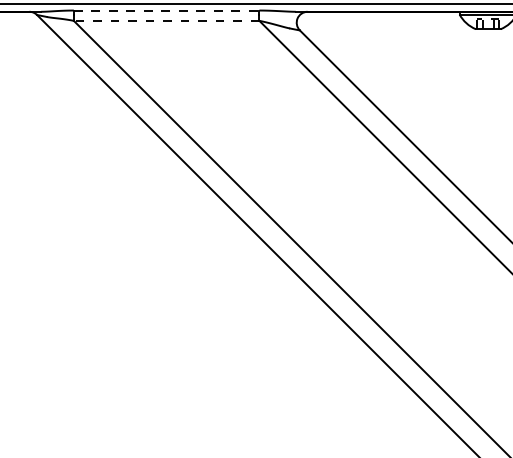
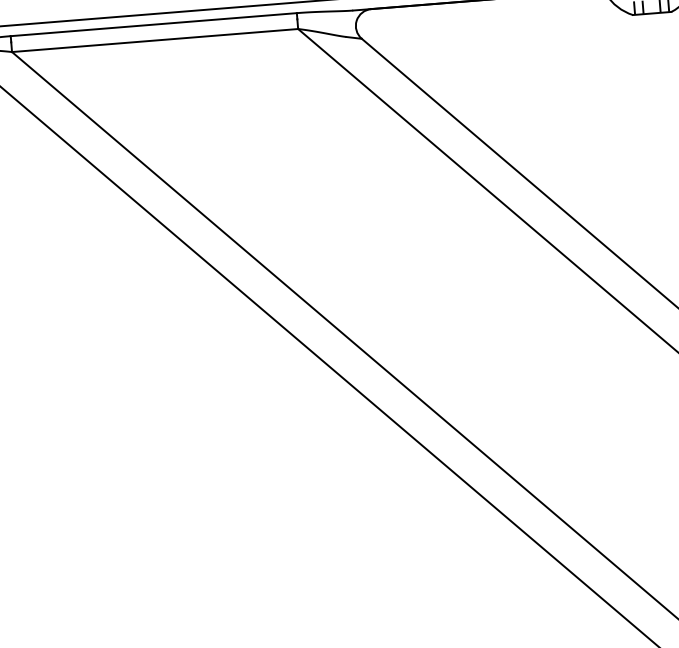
line: (166, 10) -> (153, 24), dashed -> solid
line: (166, 20) -> (154, 40), dashed -> solid

